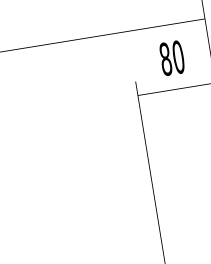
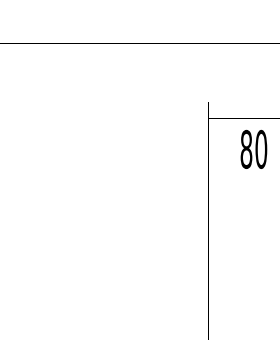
text: (171, 57) -> (253, 148), moved

